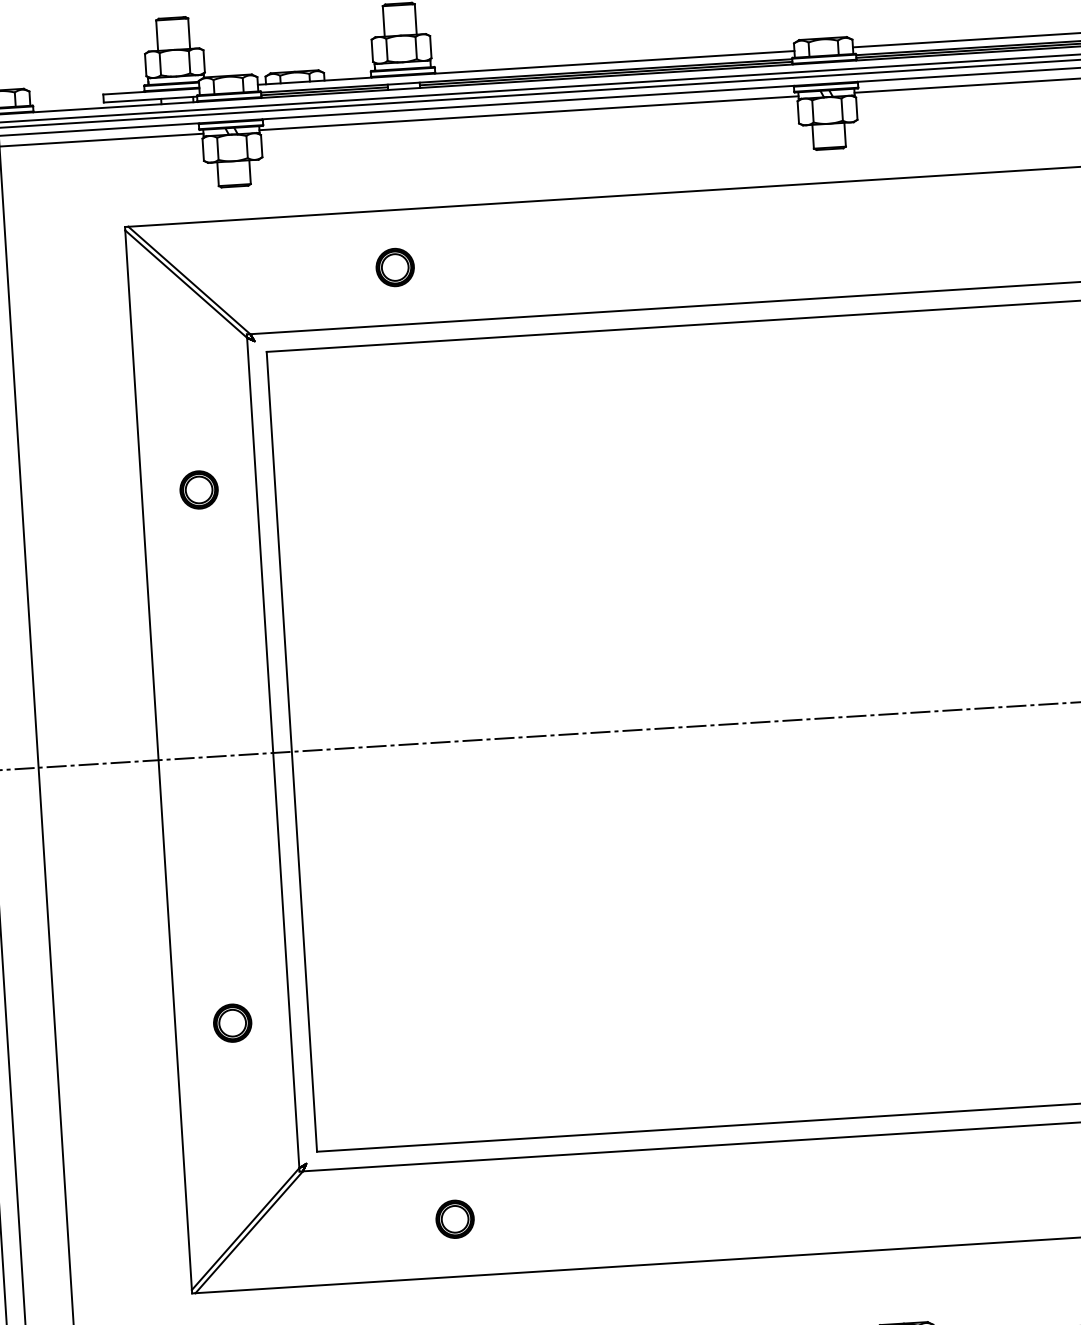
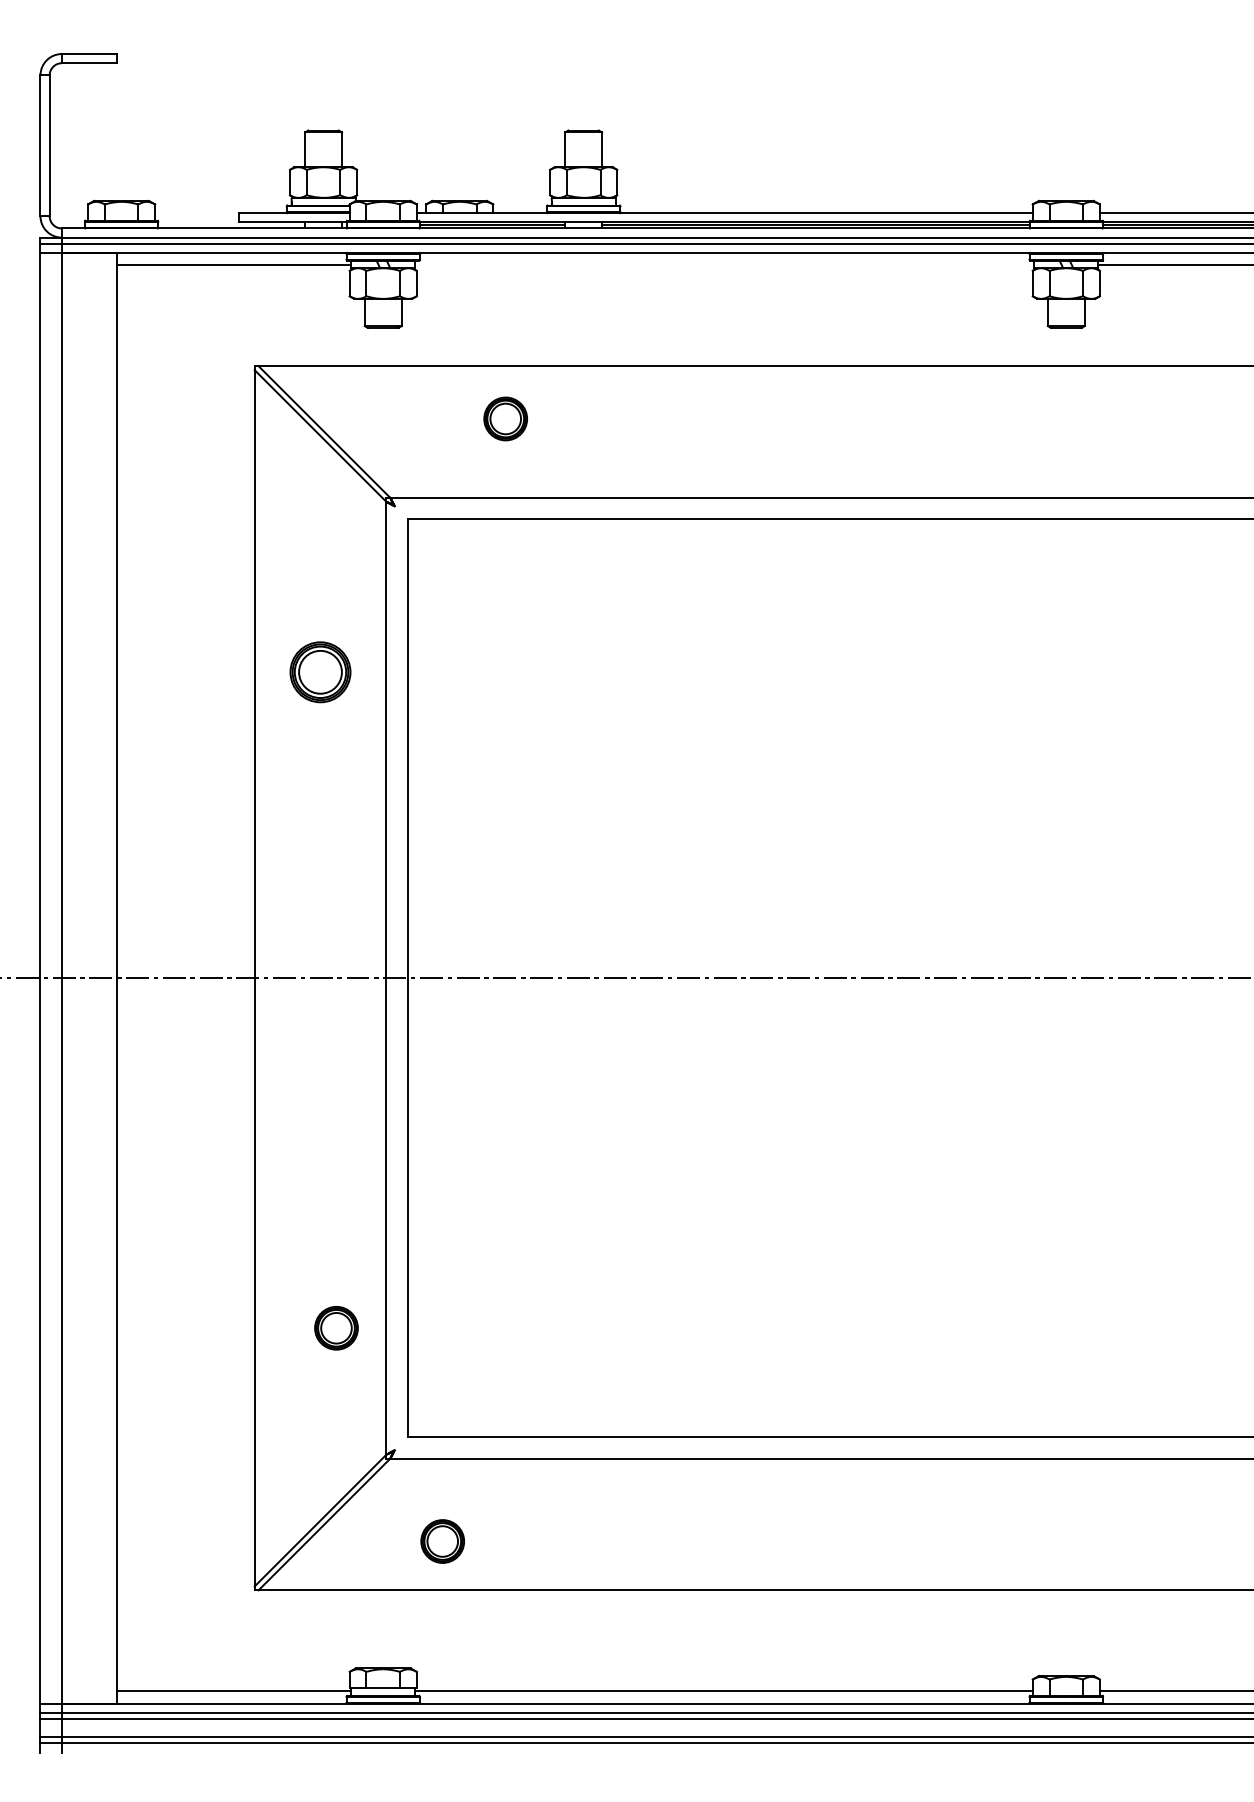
line: (528, 113) -> (724, 265), removed
part: (395, 267) -> (505, 418), moved
part: (199, 489) -> (320, 671), size x1.4
part: (232, 1023) -> (336, 1328), moved
part: (454, 1219) -> (442, 1541), moved

